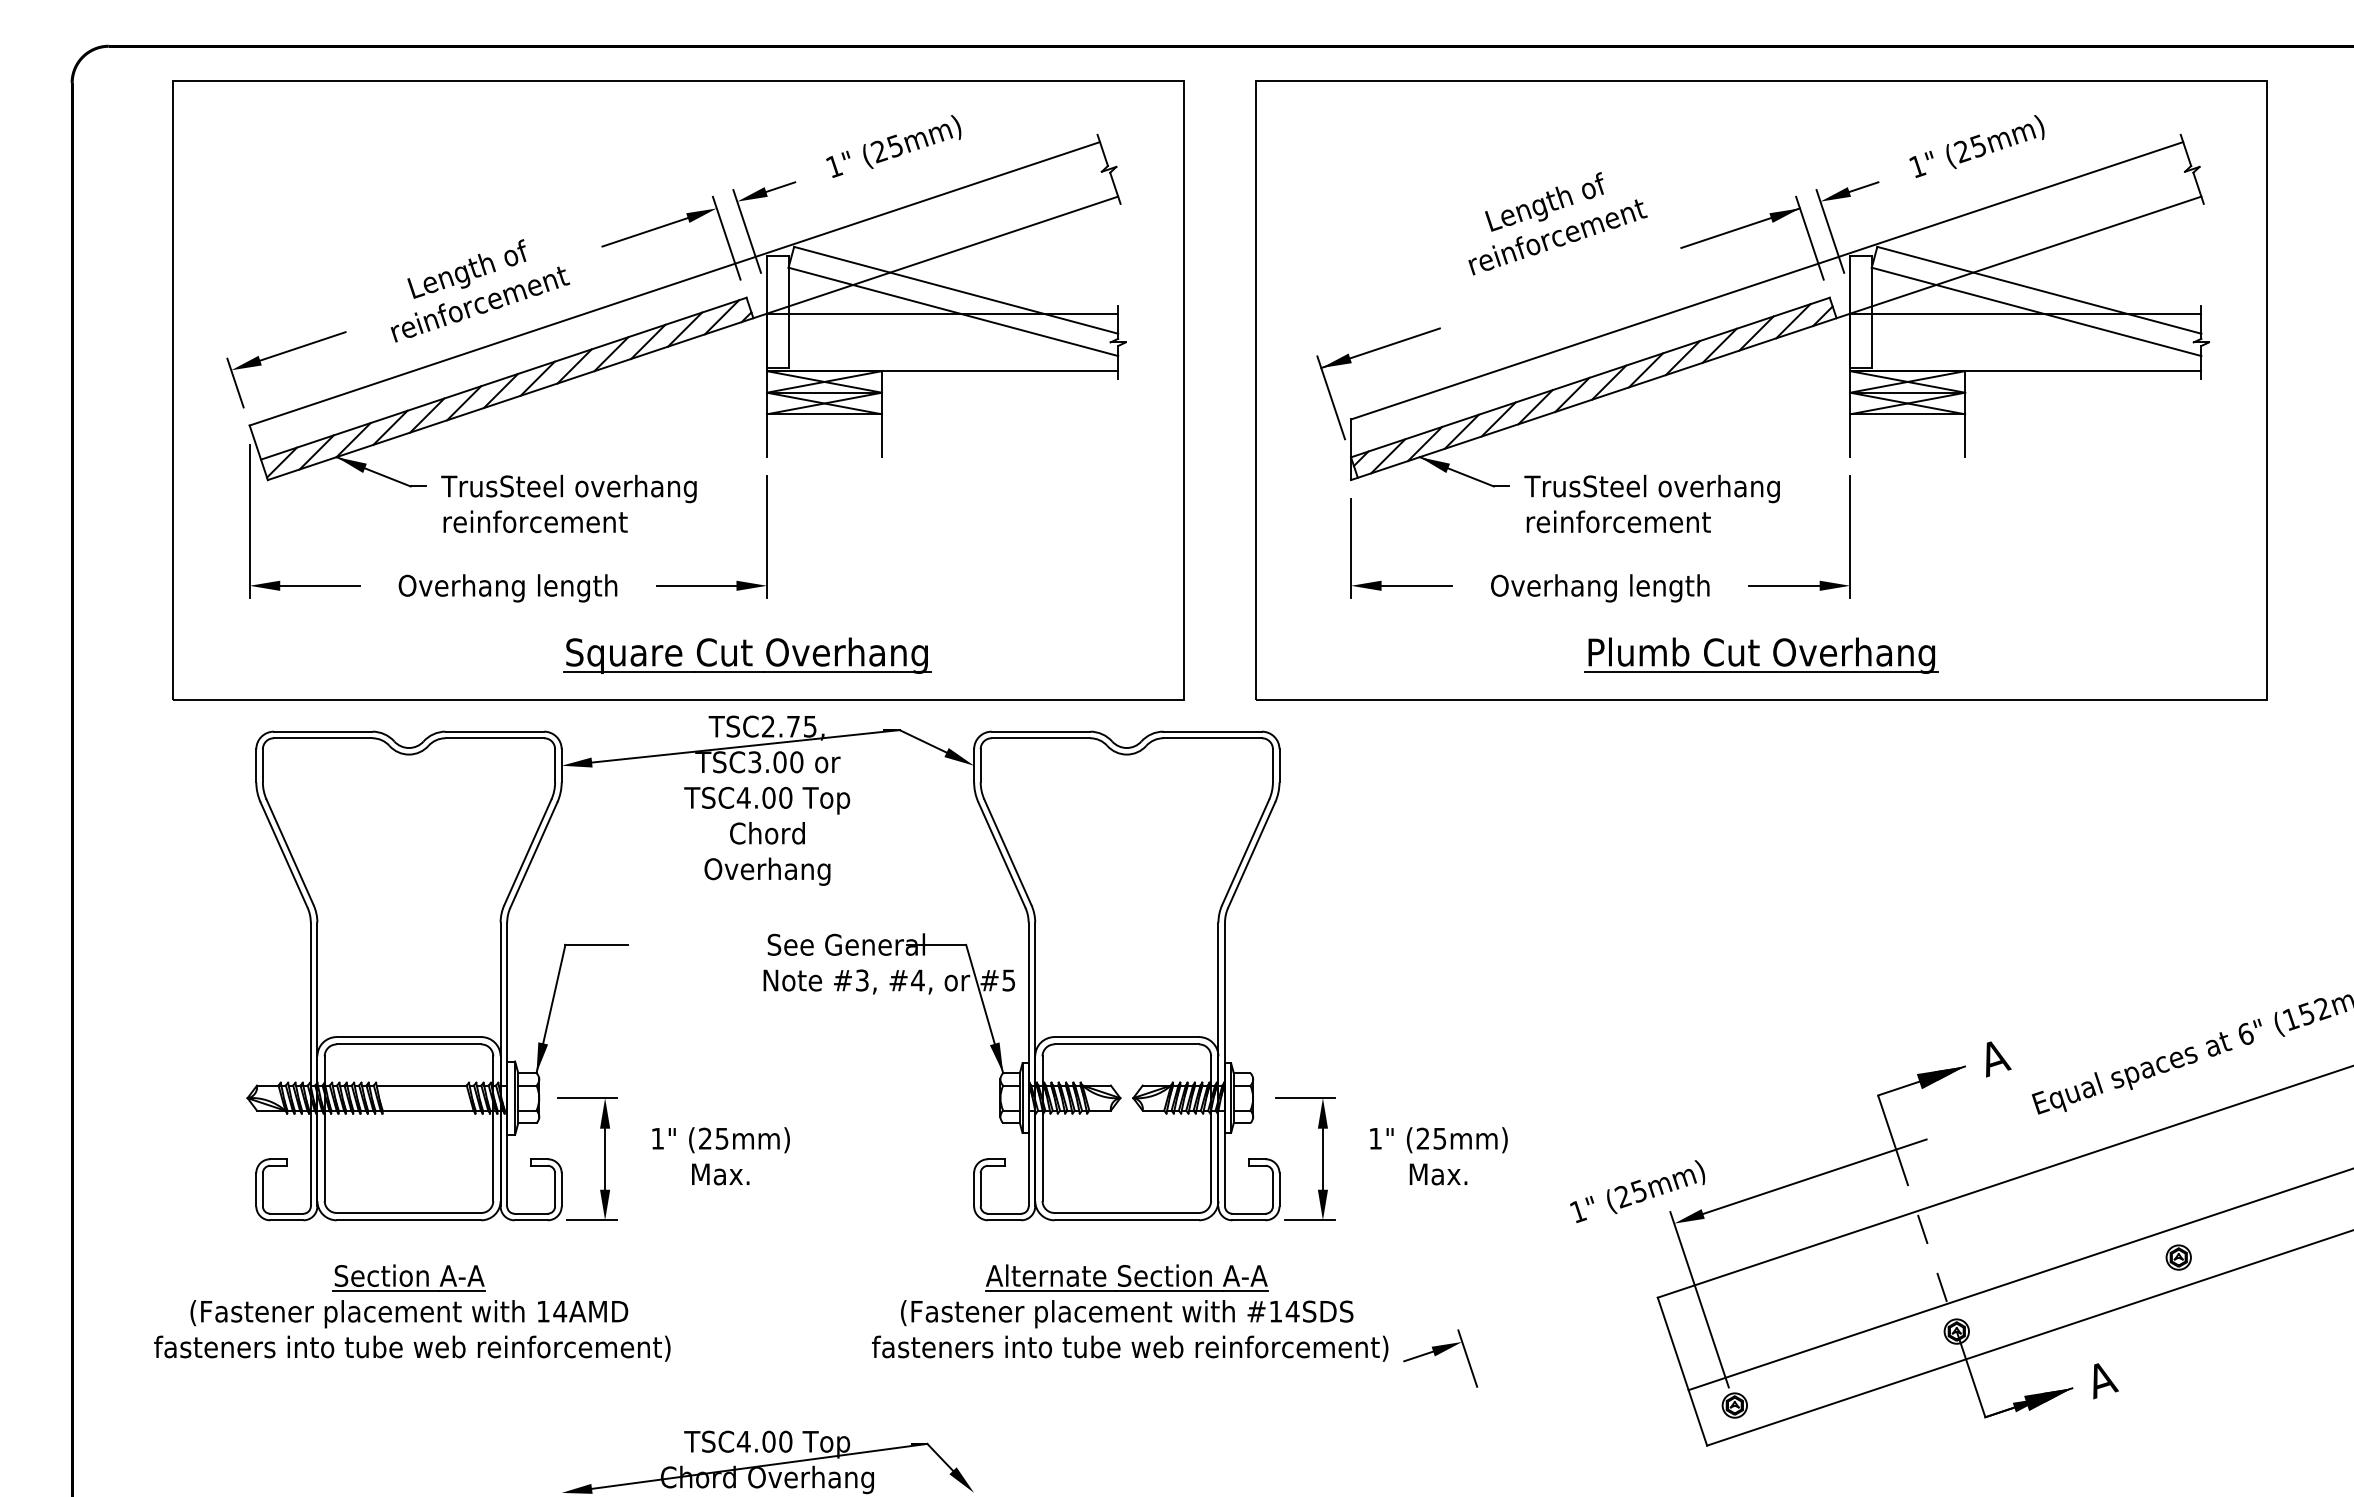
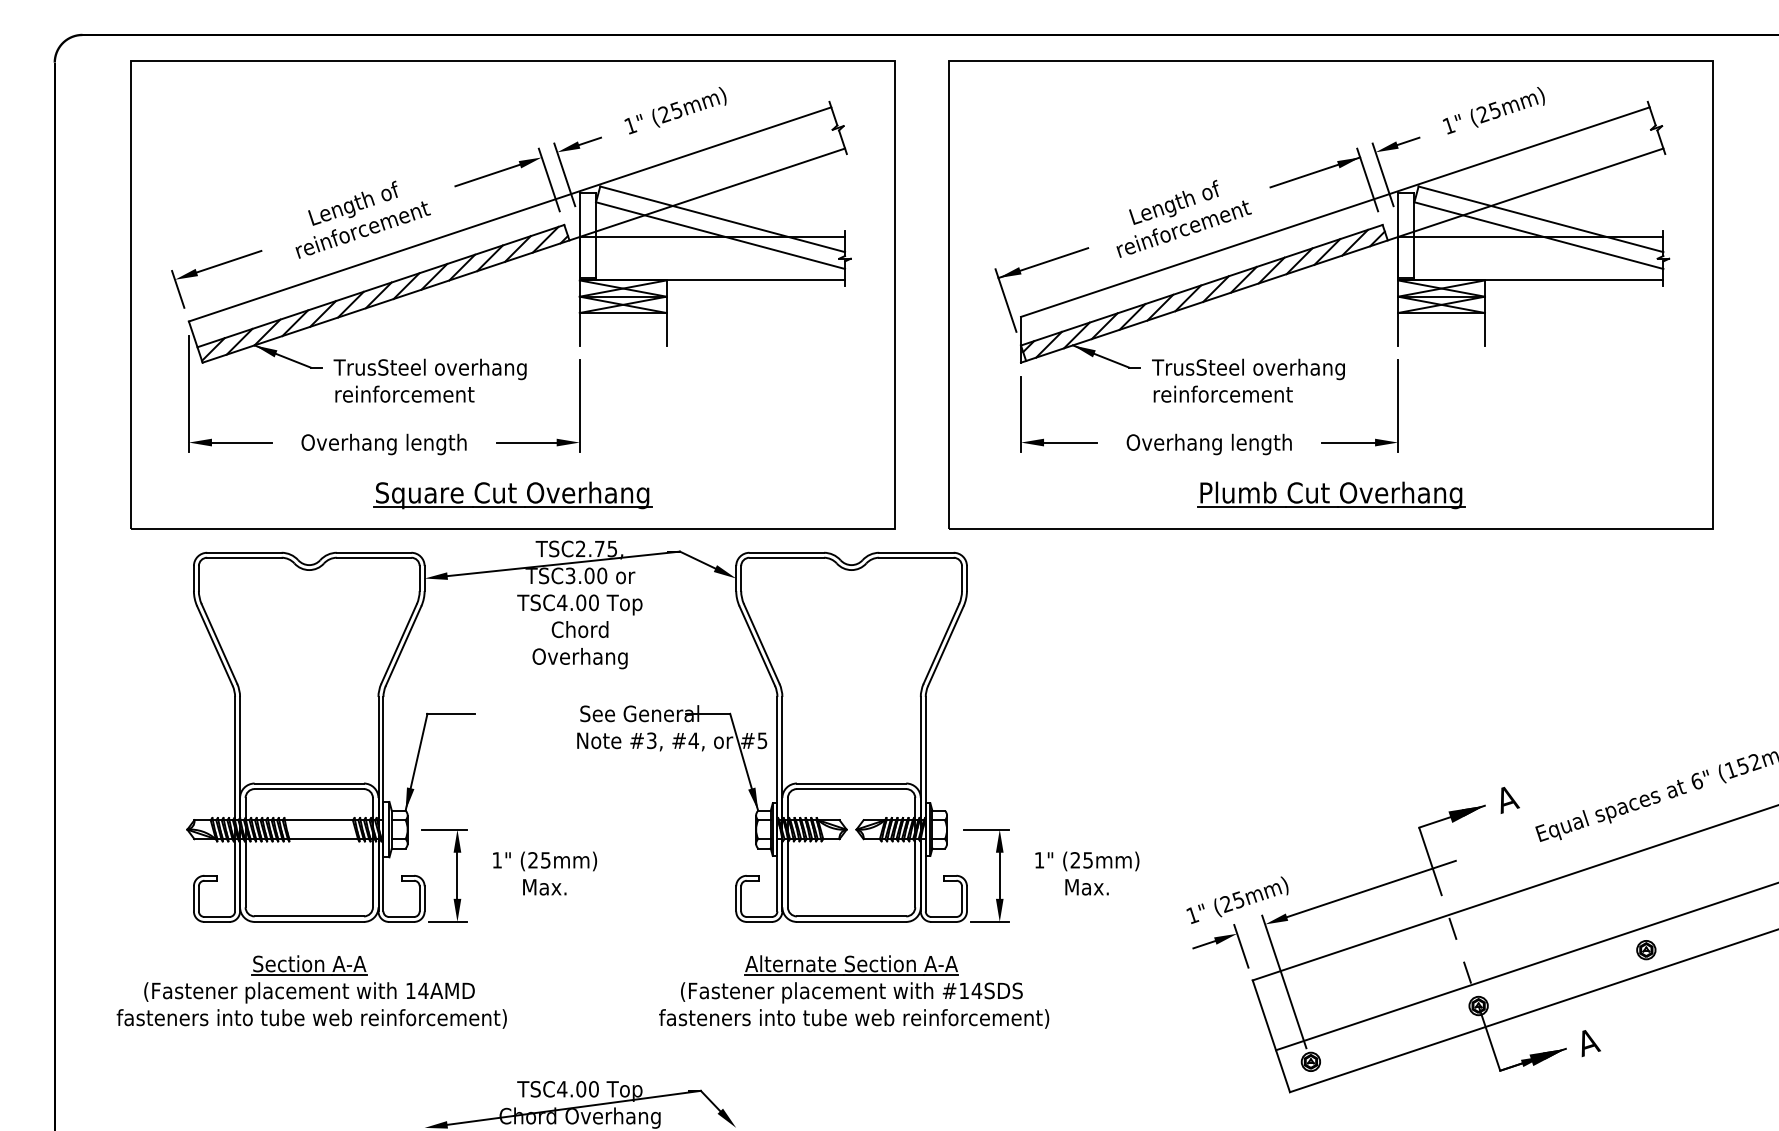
text: (1557, 223) -> (1183, 218), moved
part: (747, 655) -> (512, 495), moved
part: (1440, 1358) -> (1220, 946), moved

